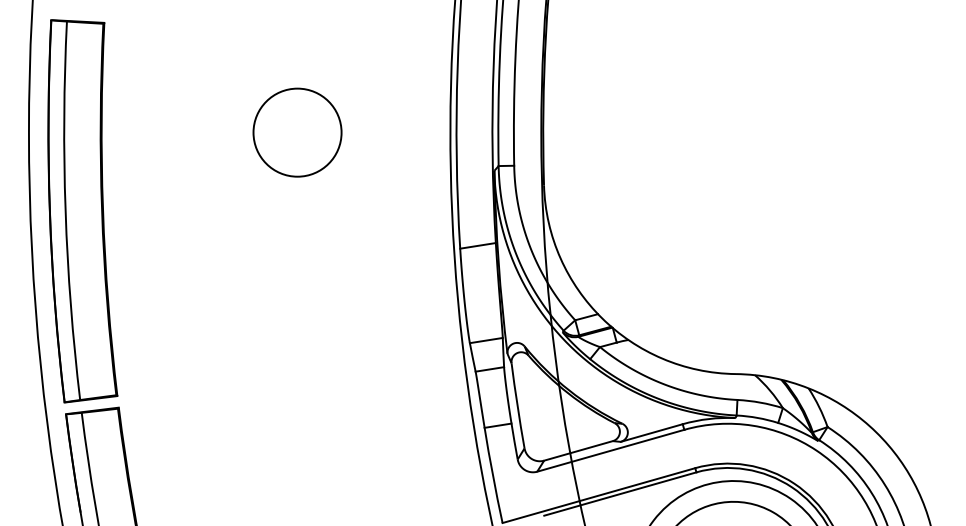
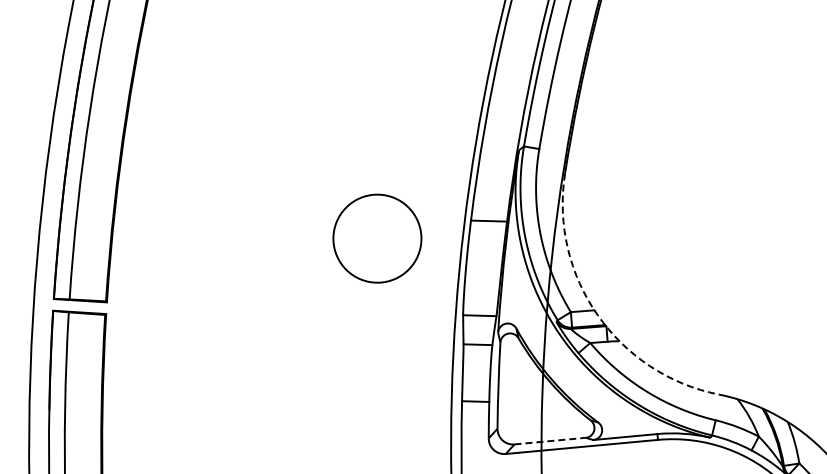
circle: (297, 132) -> (377, 238), moved
arc: (602, 318) -> (598, 315), solid -> dashed
line: (578, 450) -> (550, 440), solid -> dashed

